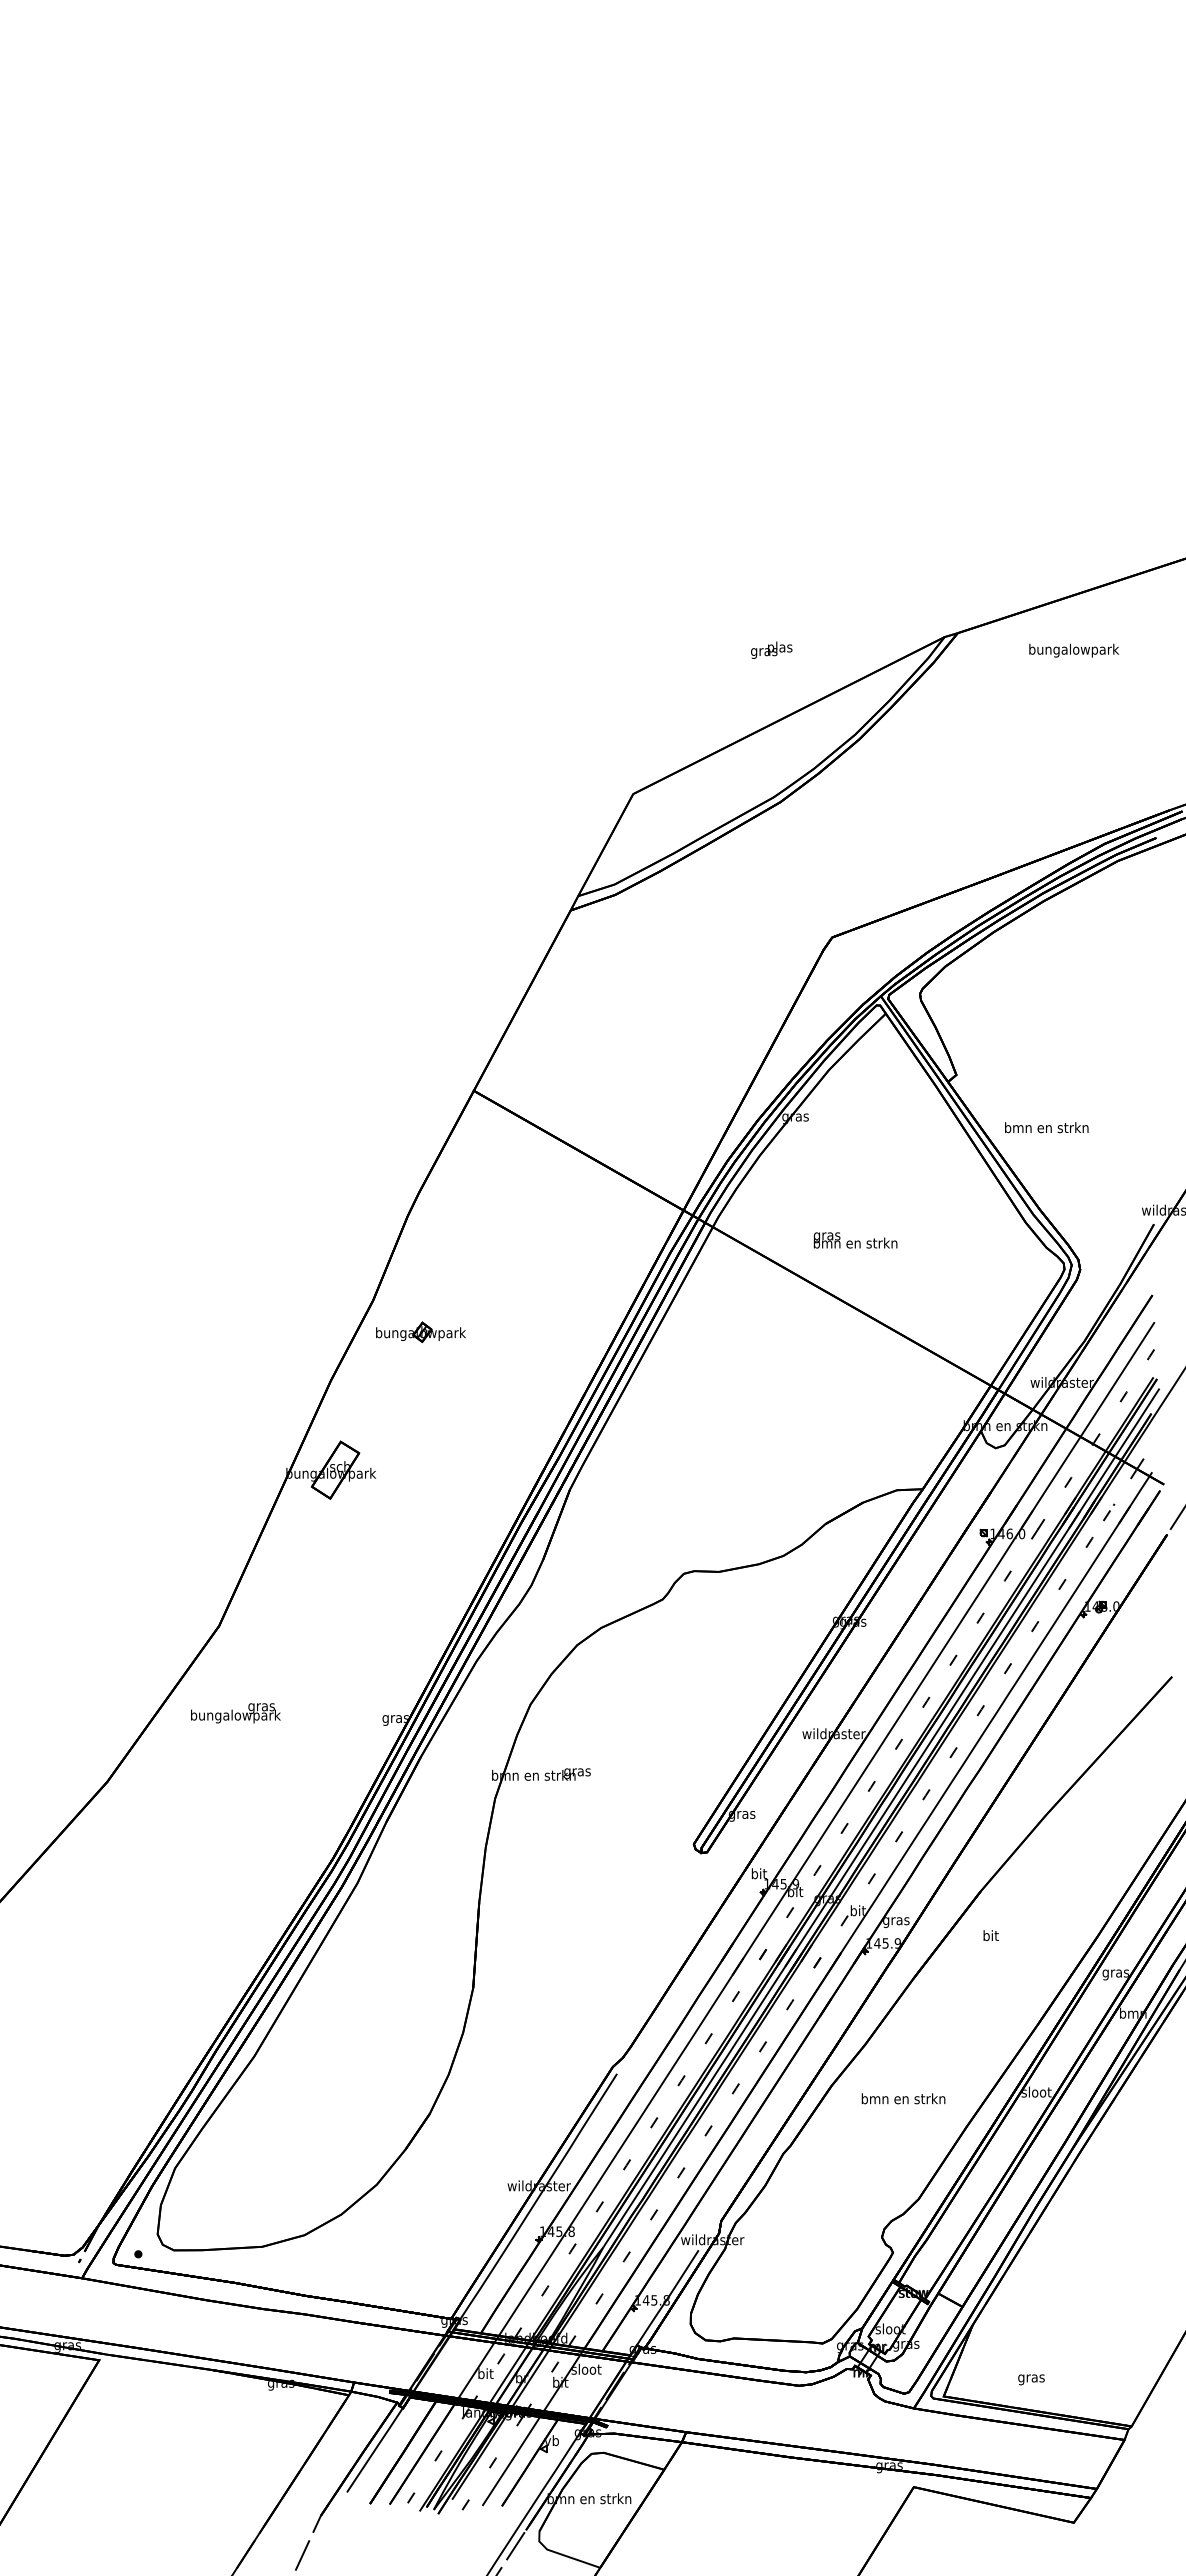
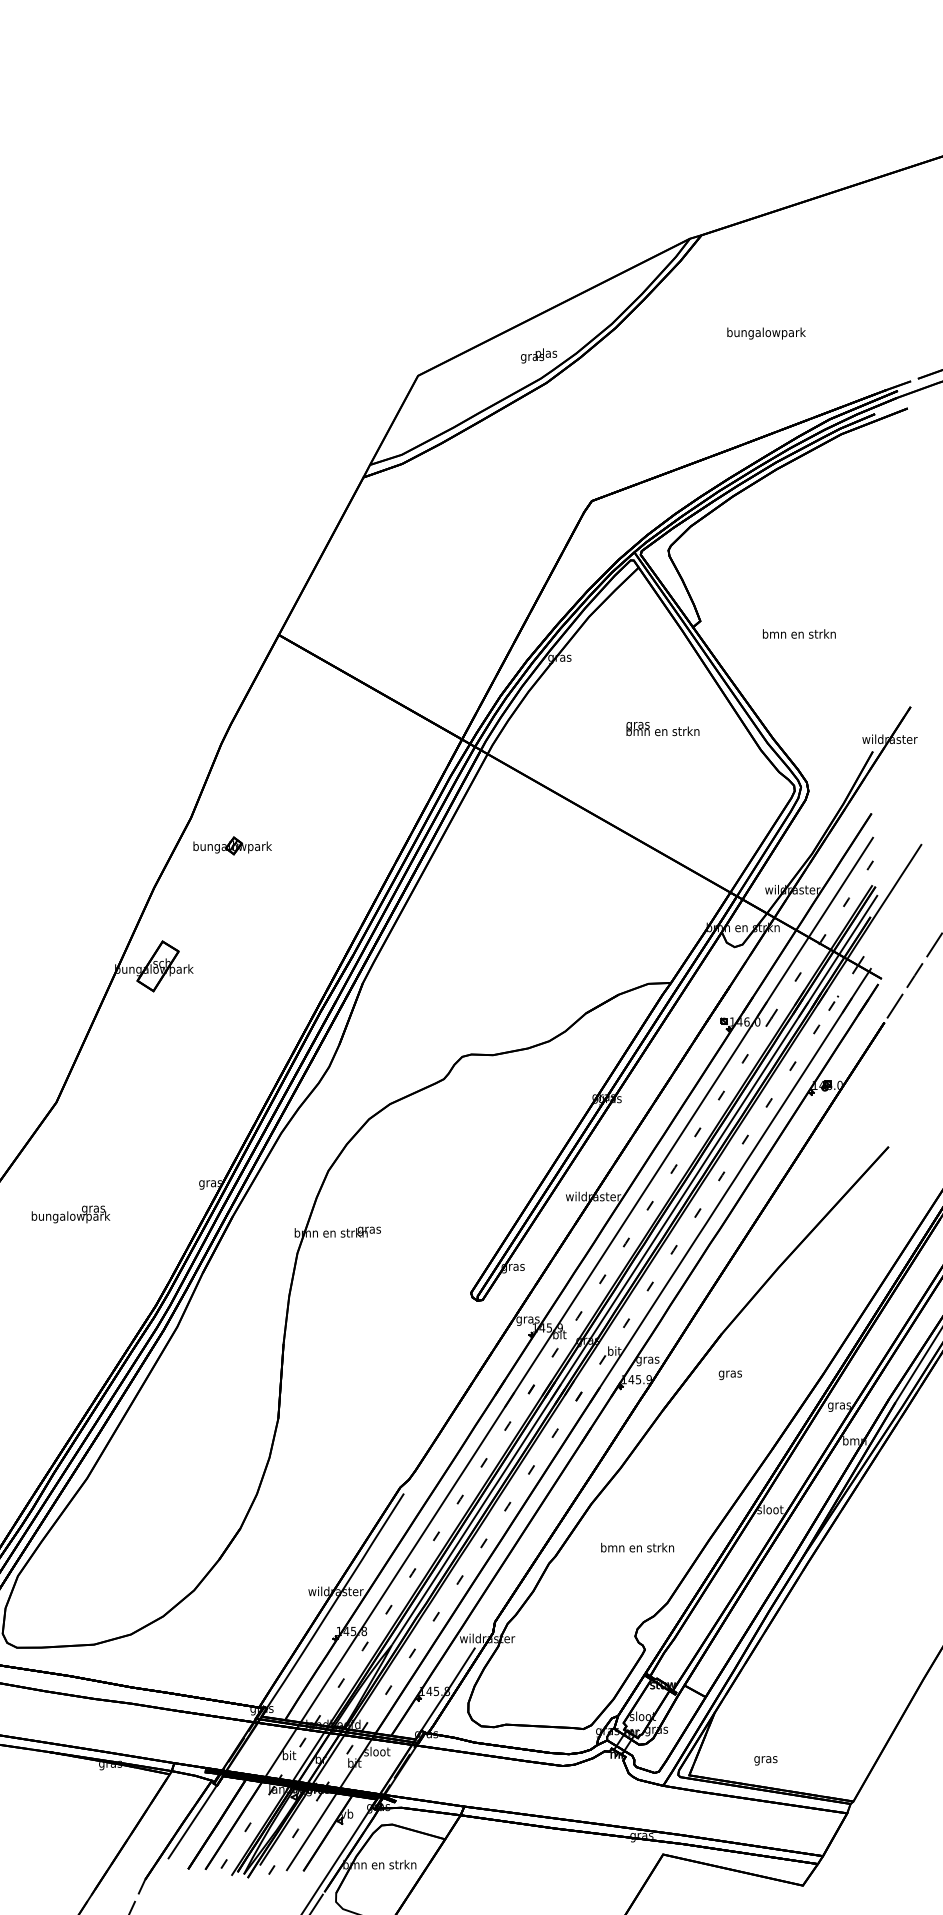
text: (771, 649) -> (538, 355), moved
text: (1073, 650) -> (765, 333), moved
text: (1046, 1127) -> (799, 633), moved
text: (855, 1240) -> (662, 729), moved
text: (235, 1713) -> (70, 1214), moved
text: (758, 1874) -> (527, 1319), bit -> gras
text: (990, 1936) -> (730, 1373), bit -> gras
text: (903, 2098) -> (637, 1547), moved

